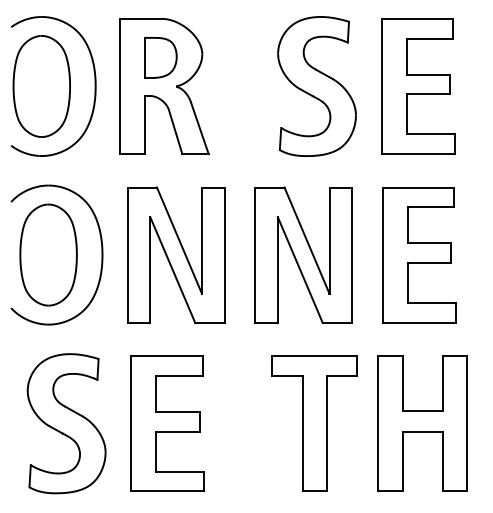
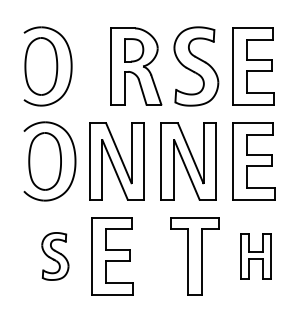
part: (164, 86) -> (136, 66), moved
part: (66, 423) -> (55, 256), size x0.6
part: (422, 423) -> (255, 256), size x0.6

